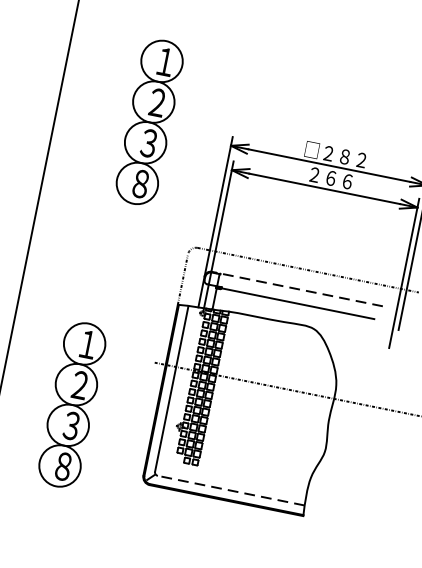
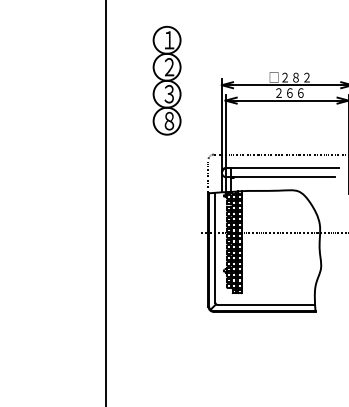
line: (301, 289) -> (285, 167), dashed -> solid
part: (71, 404) -> (153, 270), removed
line: (231, 490) -> (266, 304), dashed -> solid

